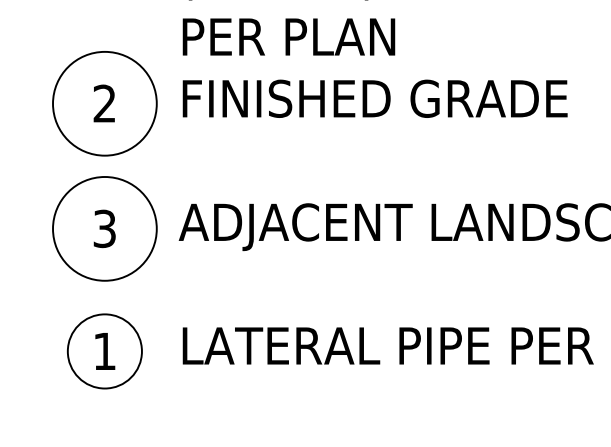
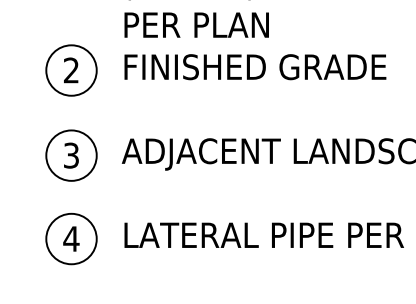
circle: (104, 103) -> (71, 70), size x0.71
circle: (104, 228) -> (71, 155), size x0.71
text: (104, 350) -> (71, 238), 1 -> 4

